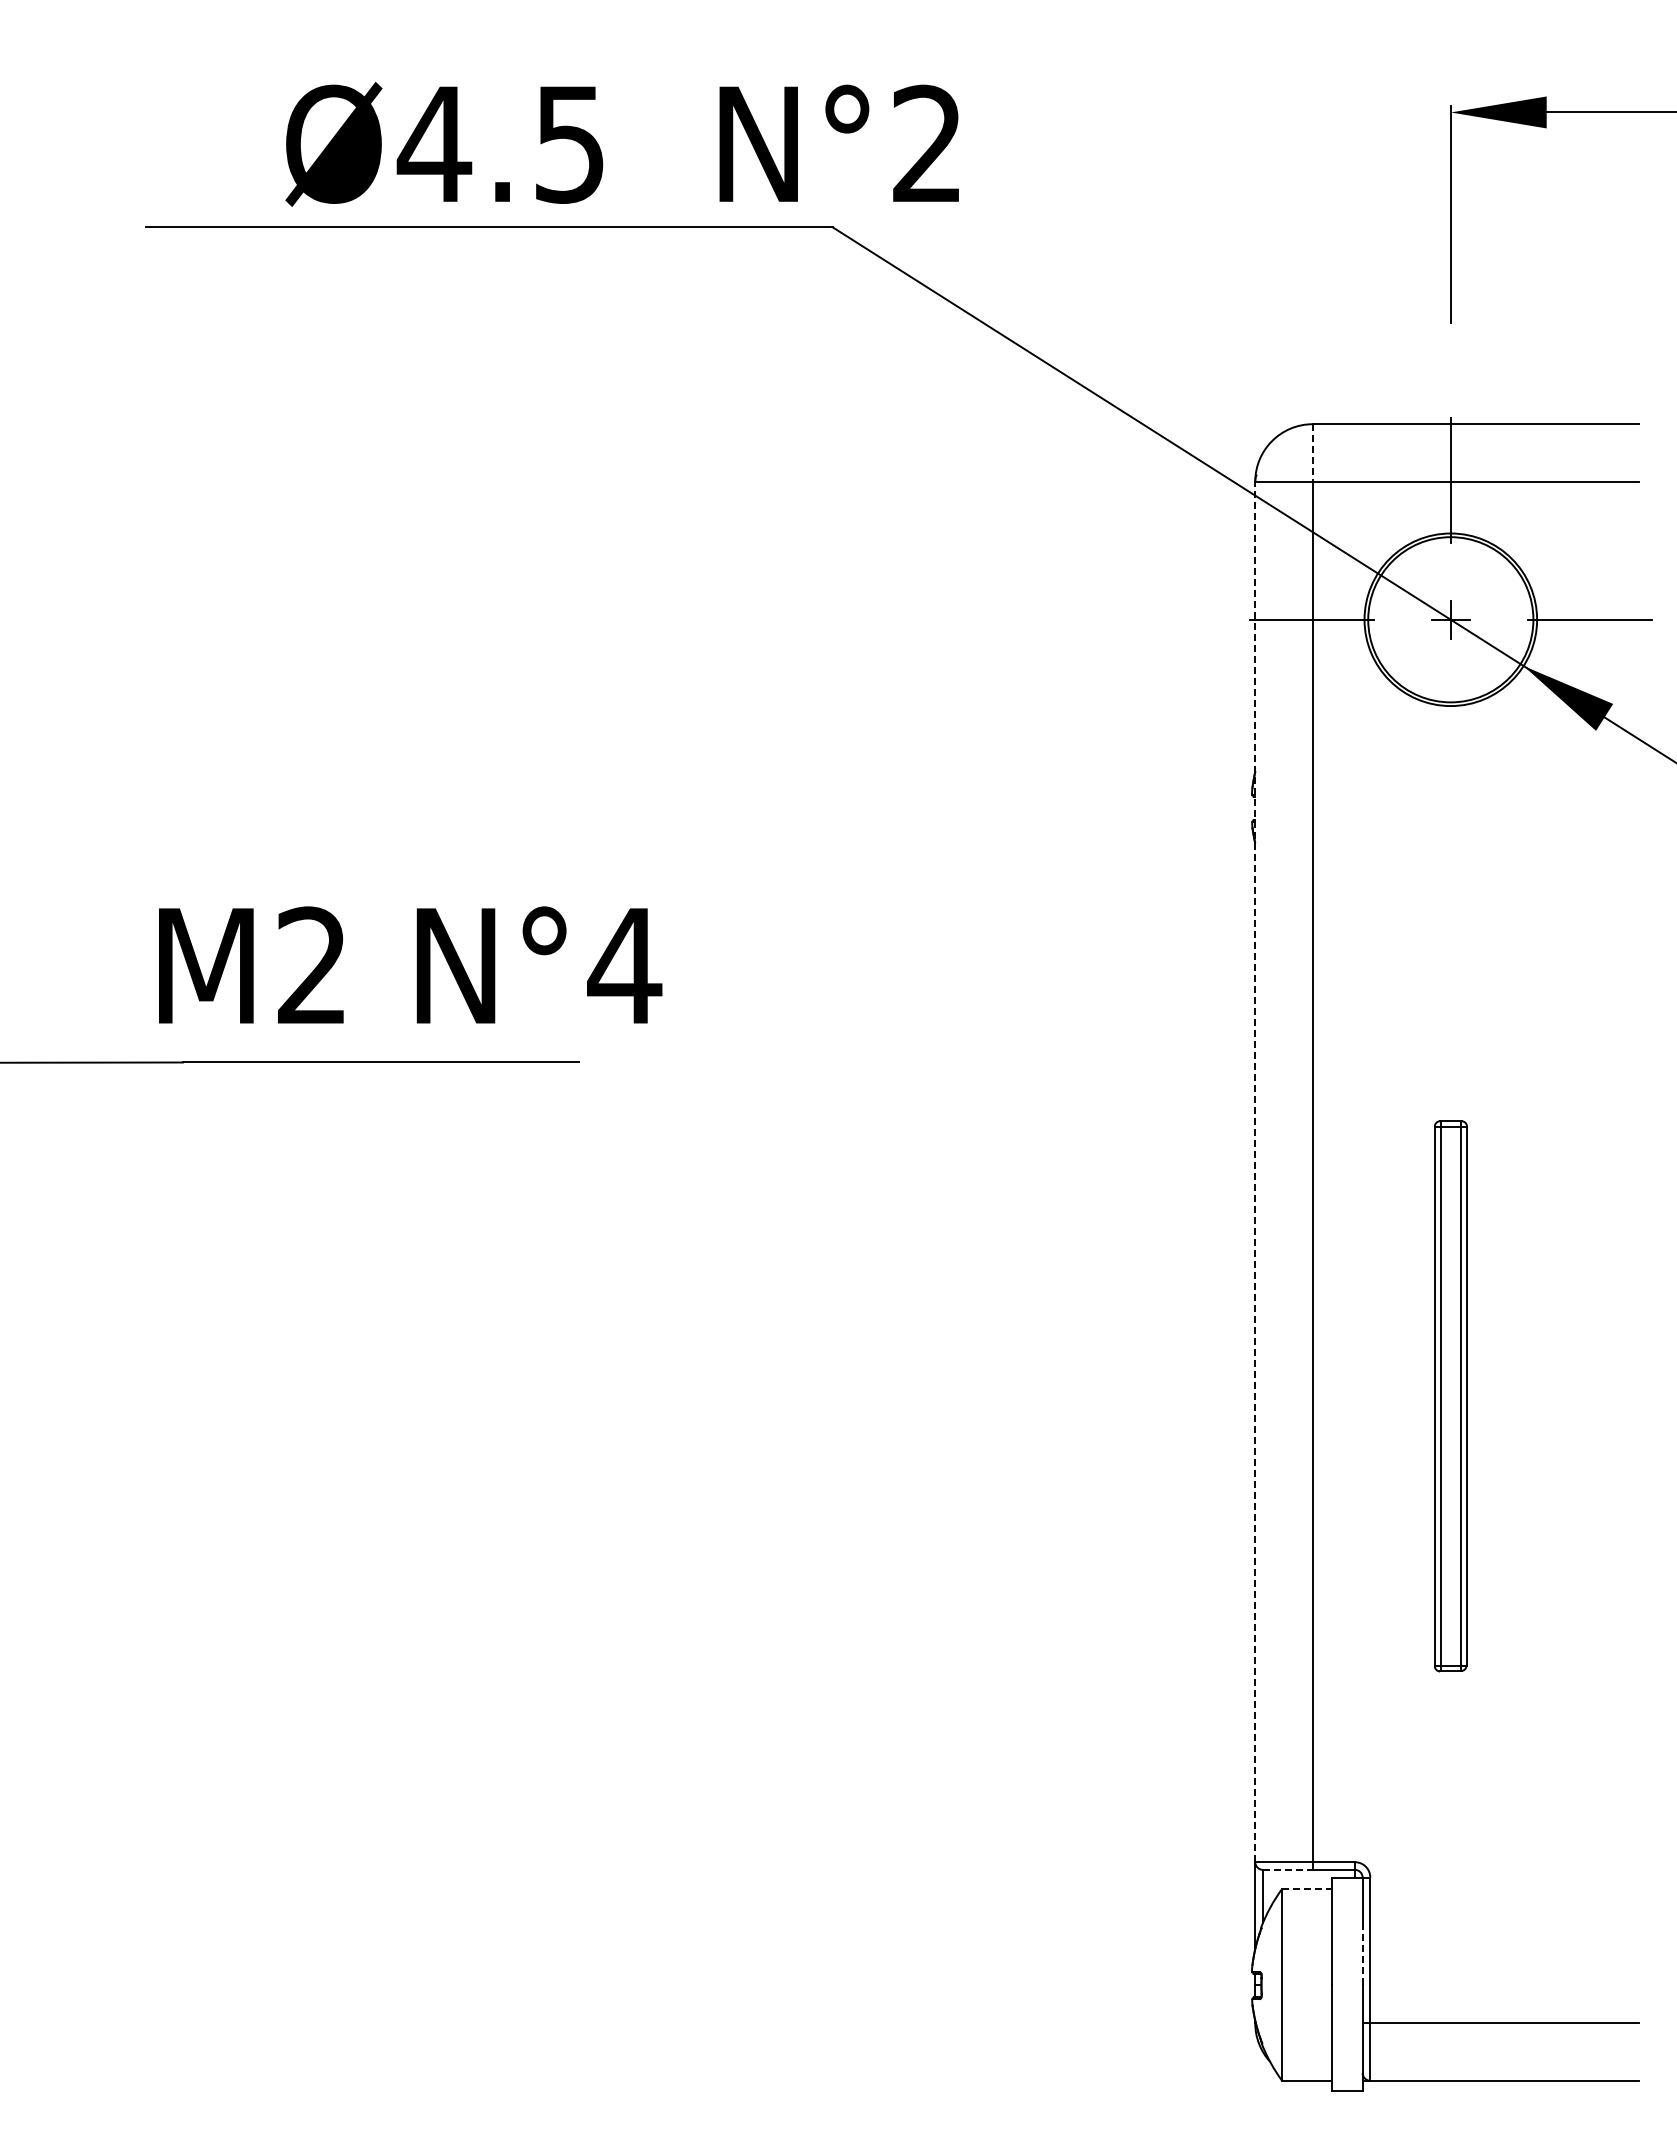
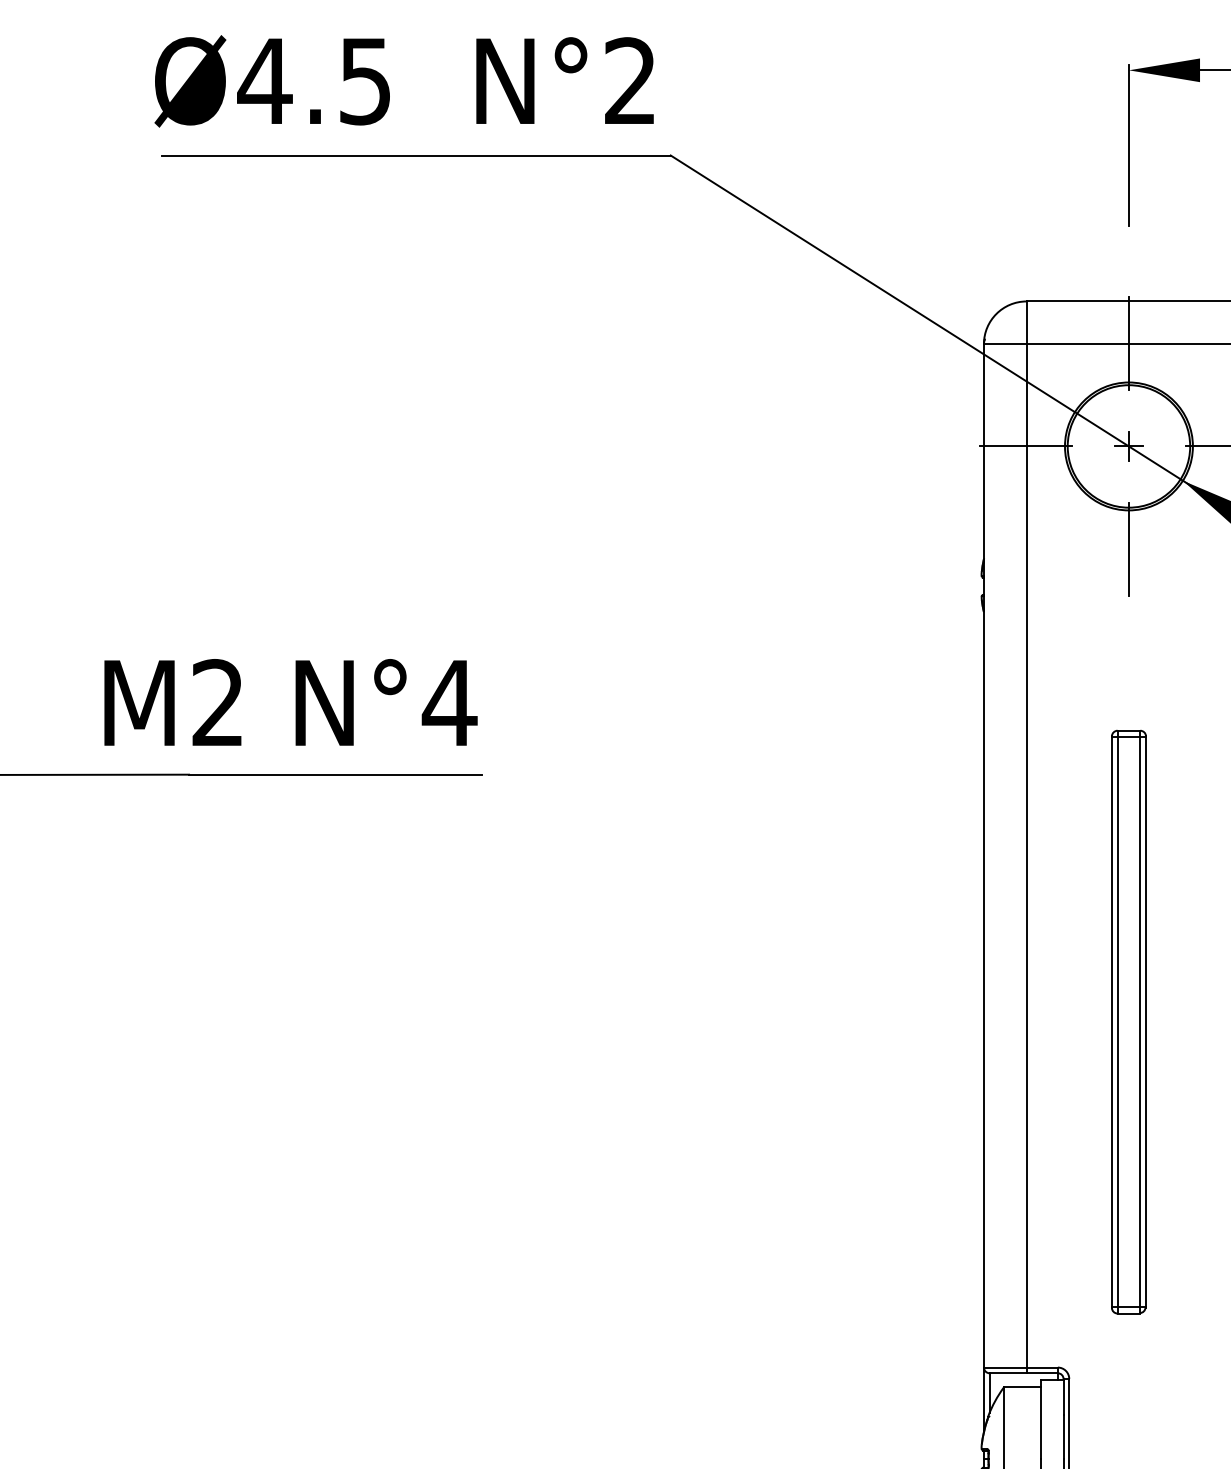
text: (621, 144) -> (403, 81), moved
line: (1312, 452) -> (1026, 322), dashed -> solid
line: (1450, 758) -> (1128, 549), added
text: (410, 964) -> (290, 702), moved
line: (1255, 1171) -> (984, 855), dashed -> solid
part: (1450, 1396) -> (1128, 1022), size x1.43
line: (1287, 1869) -> (1007, 1372), dashed -> solid
line: (1307, 1889) -> (1022, 1387), dashed -> solid
line: (1362, 1954) -> (1063, 1436), dashed -> solid

